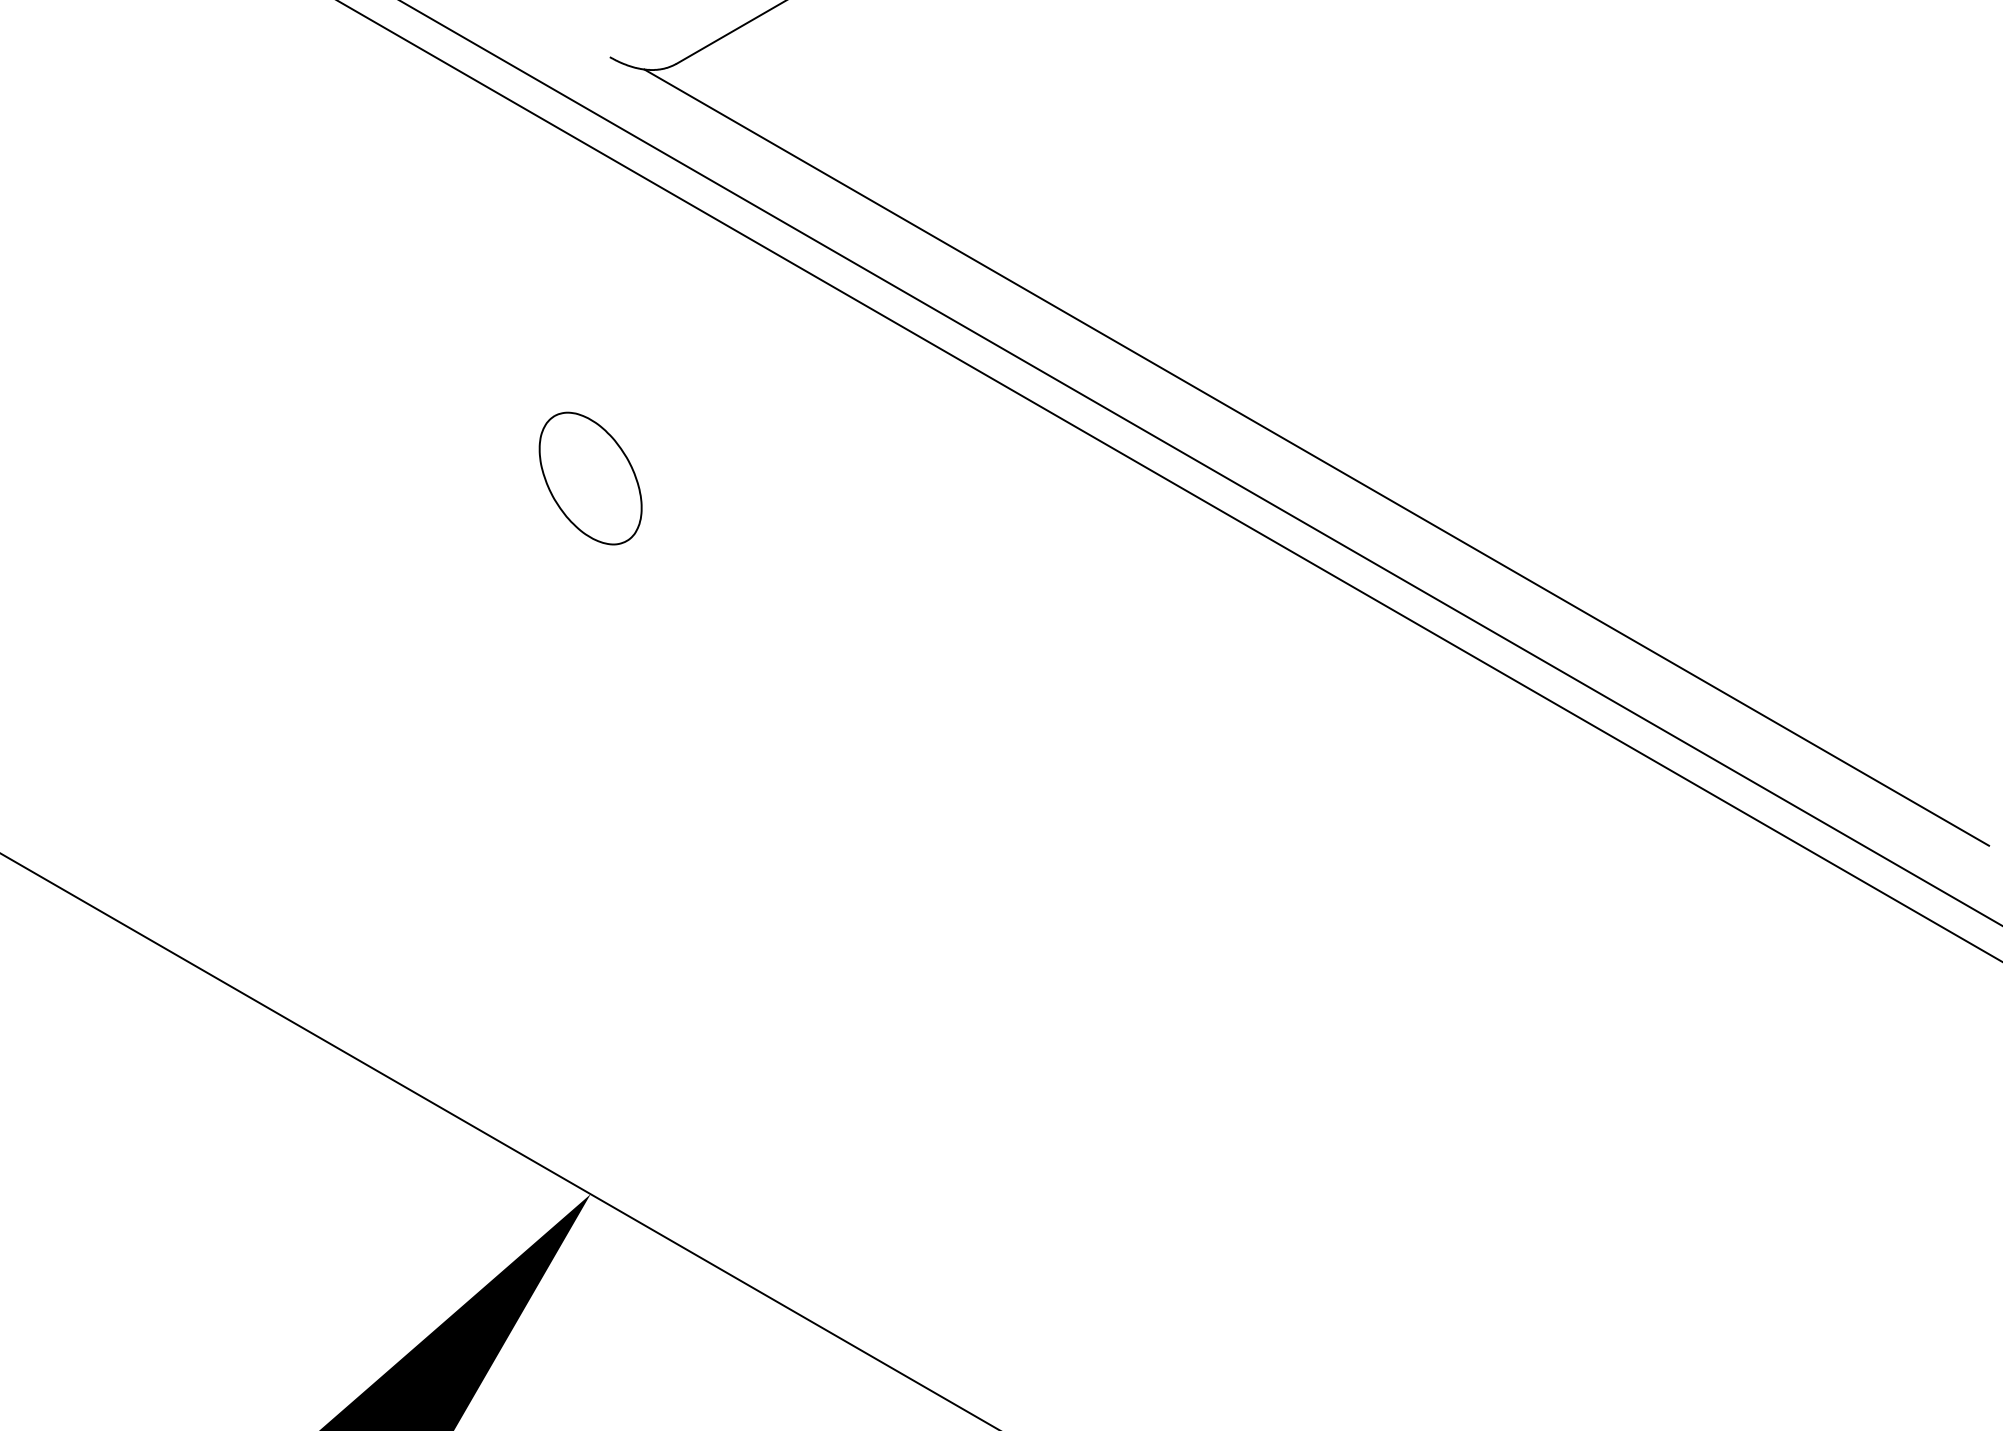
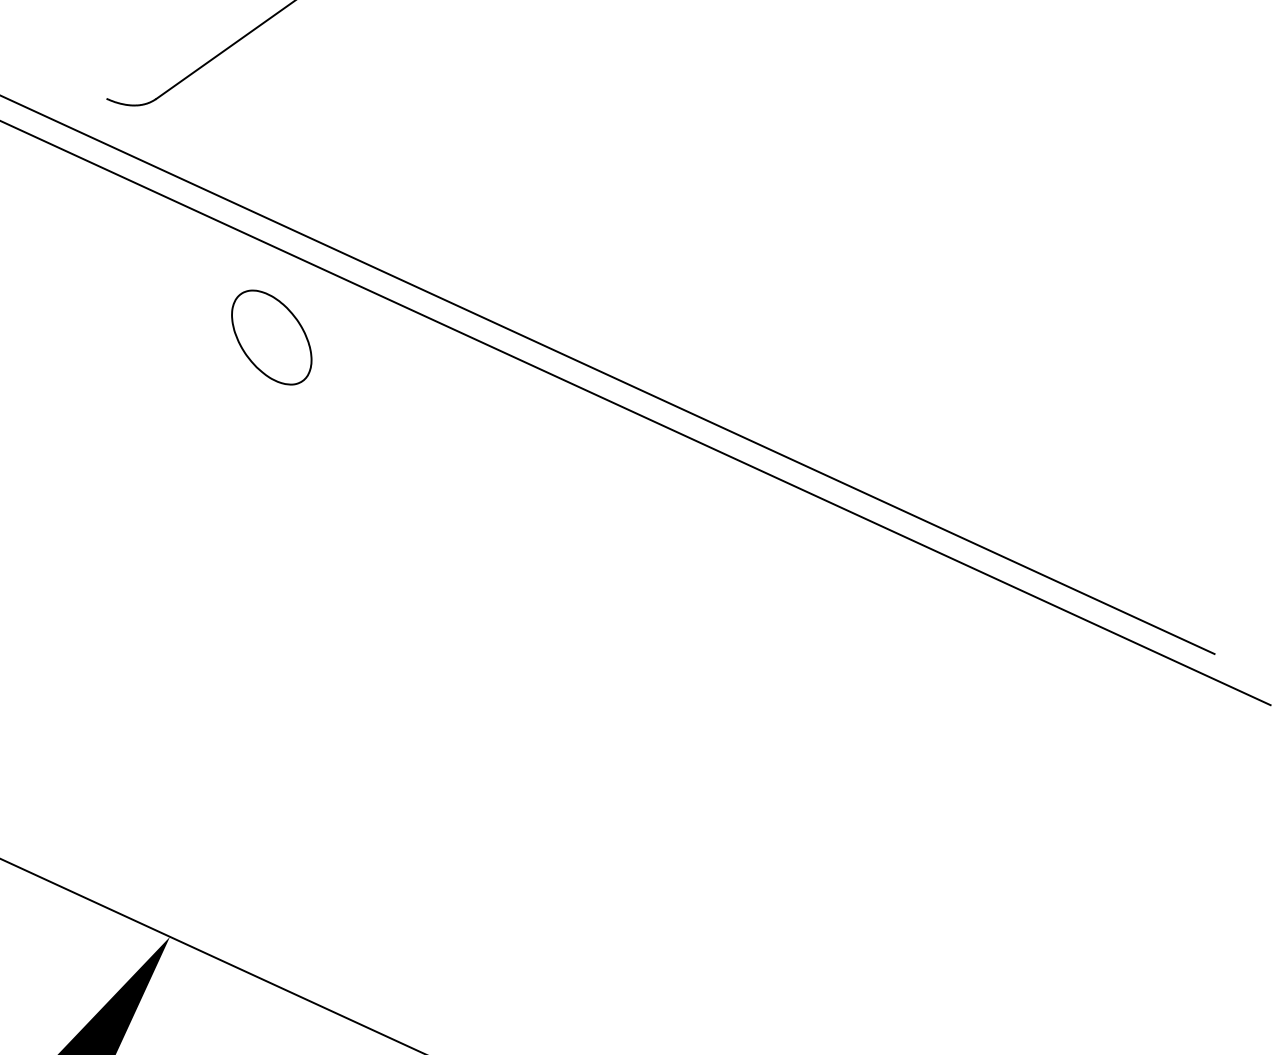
line: (1316, 457) -> (653, 345), removed
part: (590, 478) -> (271, 337), moved

